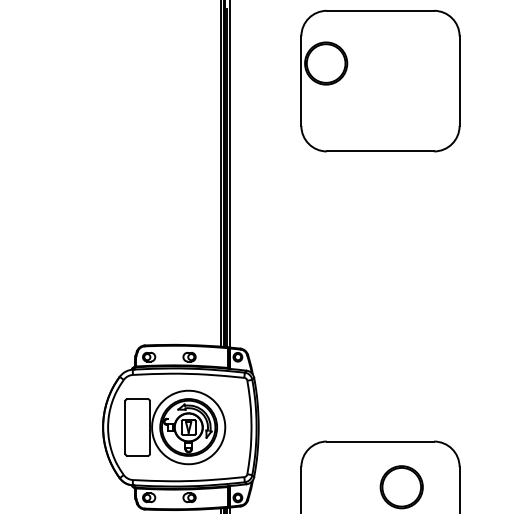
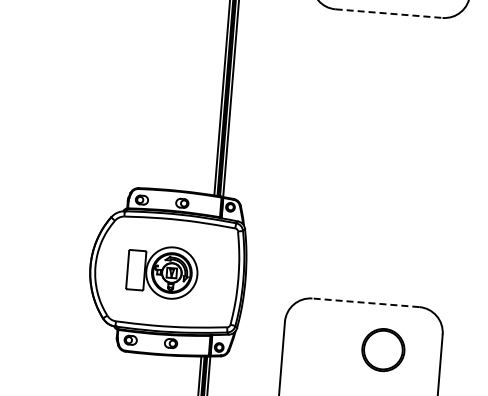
line: (380, 151) -> (389, 13), solid -> dashed
part: (175, 427) -> (162, 272), size x0.7
line: (380, 441) -> (365, 302), solid -> dashed

